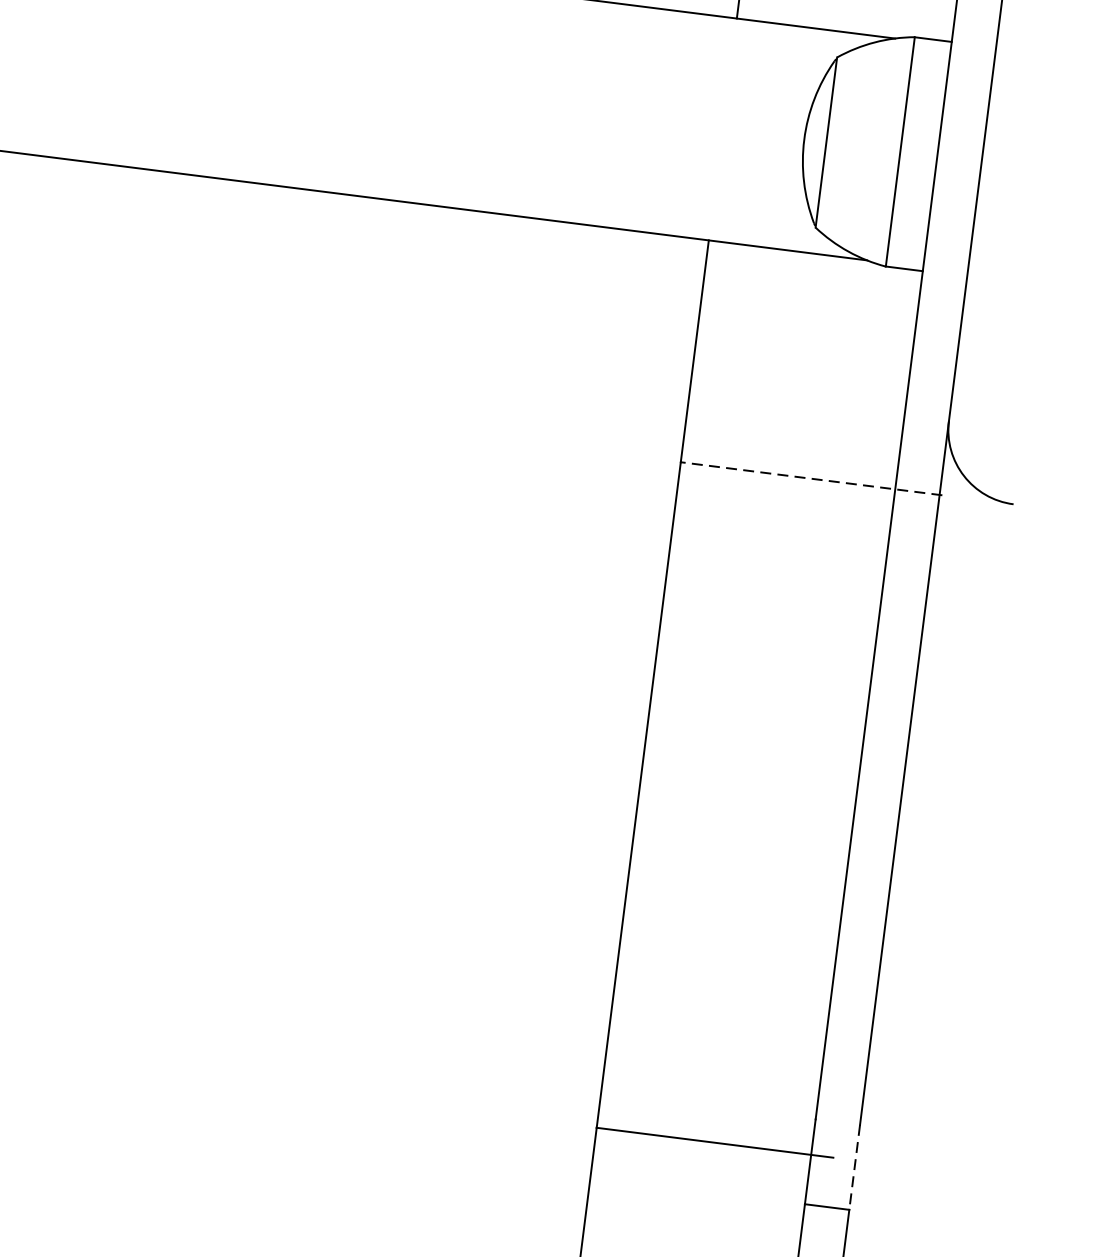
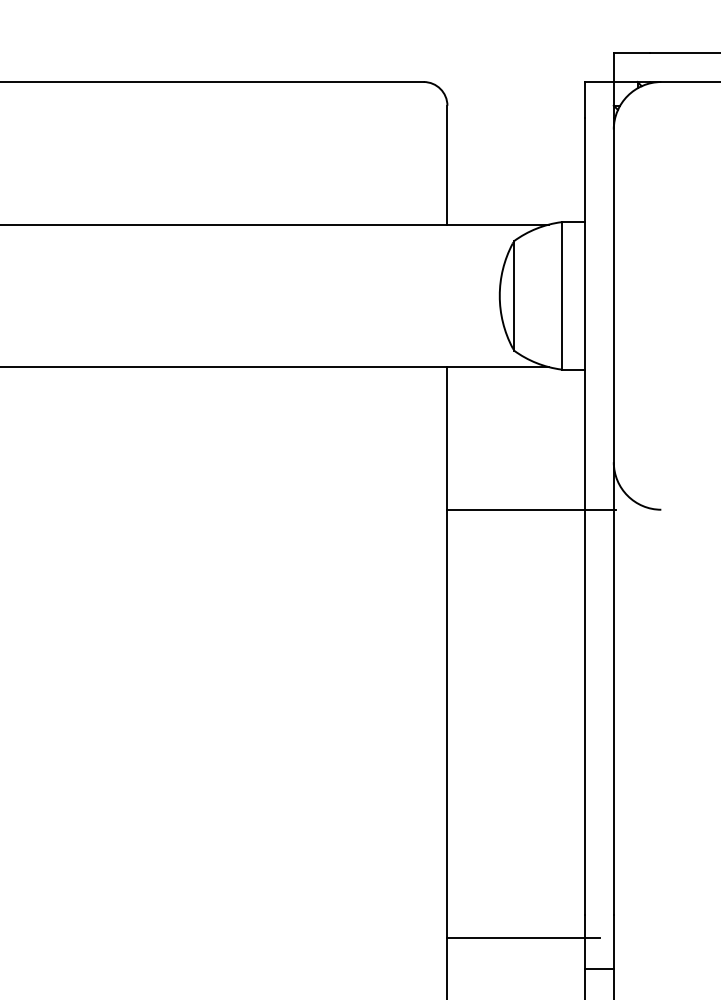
line: (810, 478) -> (530, 509), dashed -> solid
line: (854, 1168) -> (613, 942), dashed -> solid

